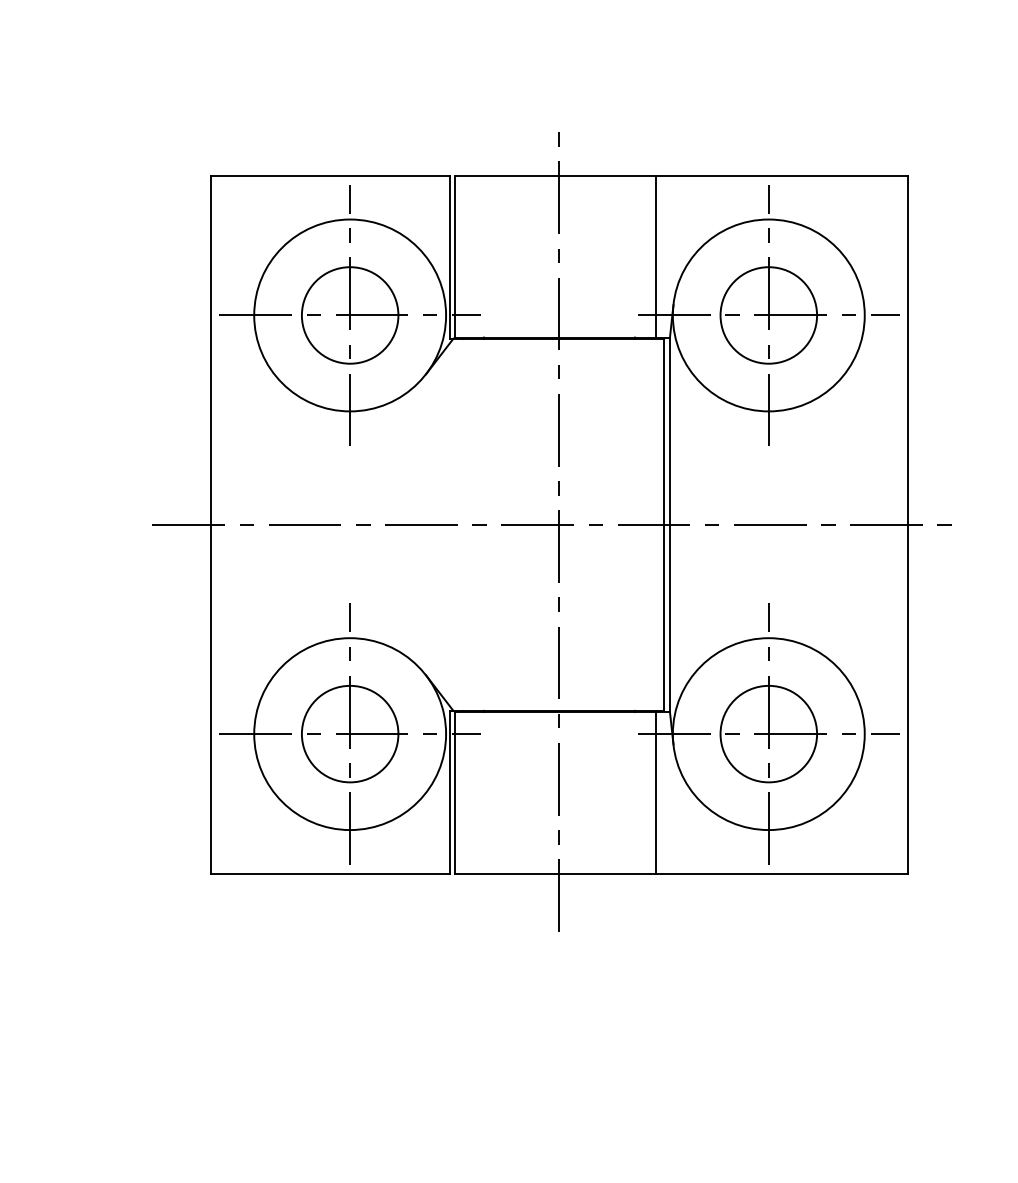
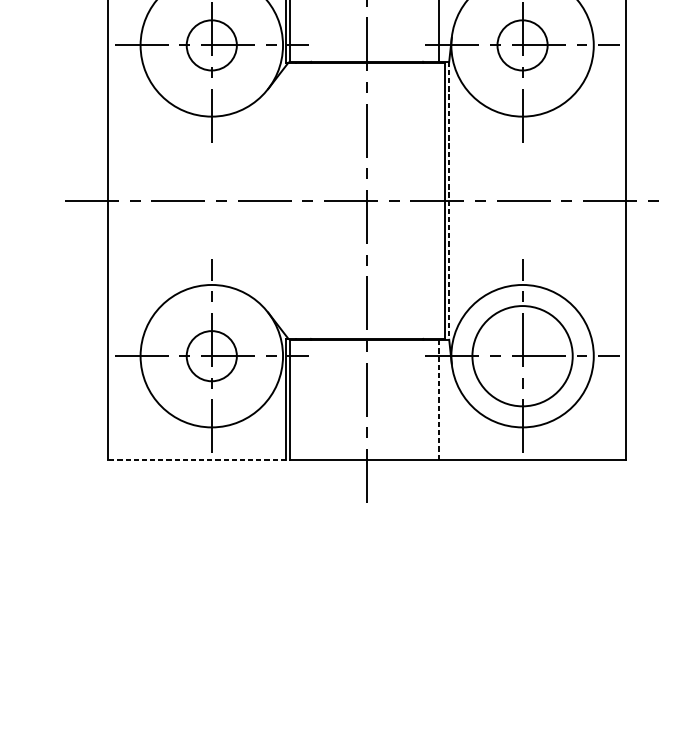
circle: (349, 315) -> (211, 45), size x0.7
circle: (768, 315) -> (522, 45), size x0.7
line: (669, 525) -> (448, 201), solid -> dashed
circle: (349, 733) -> (211, 355), size x0.7
circle: (768, 733) -> (522, 355), size x1.4
line: (655, 792) -> (438, 399), solid -> dashed
line: (330, 873) -> (197, 459), solid -> dashed

